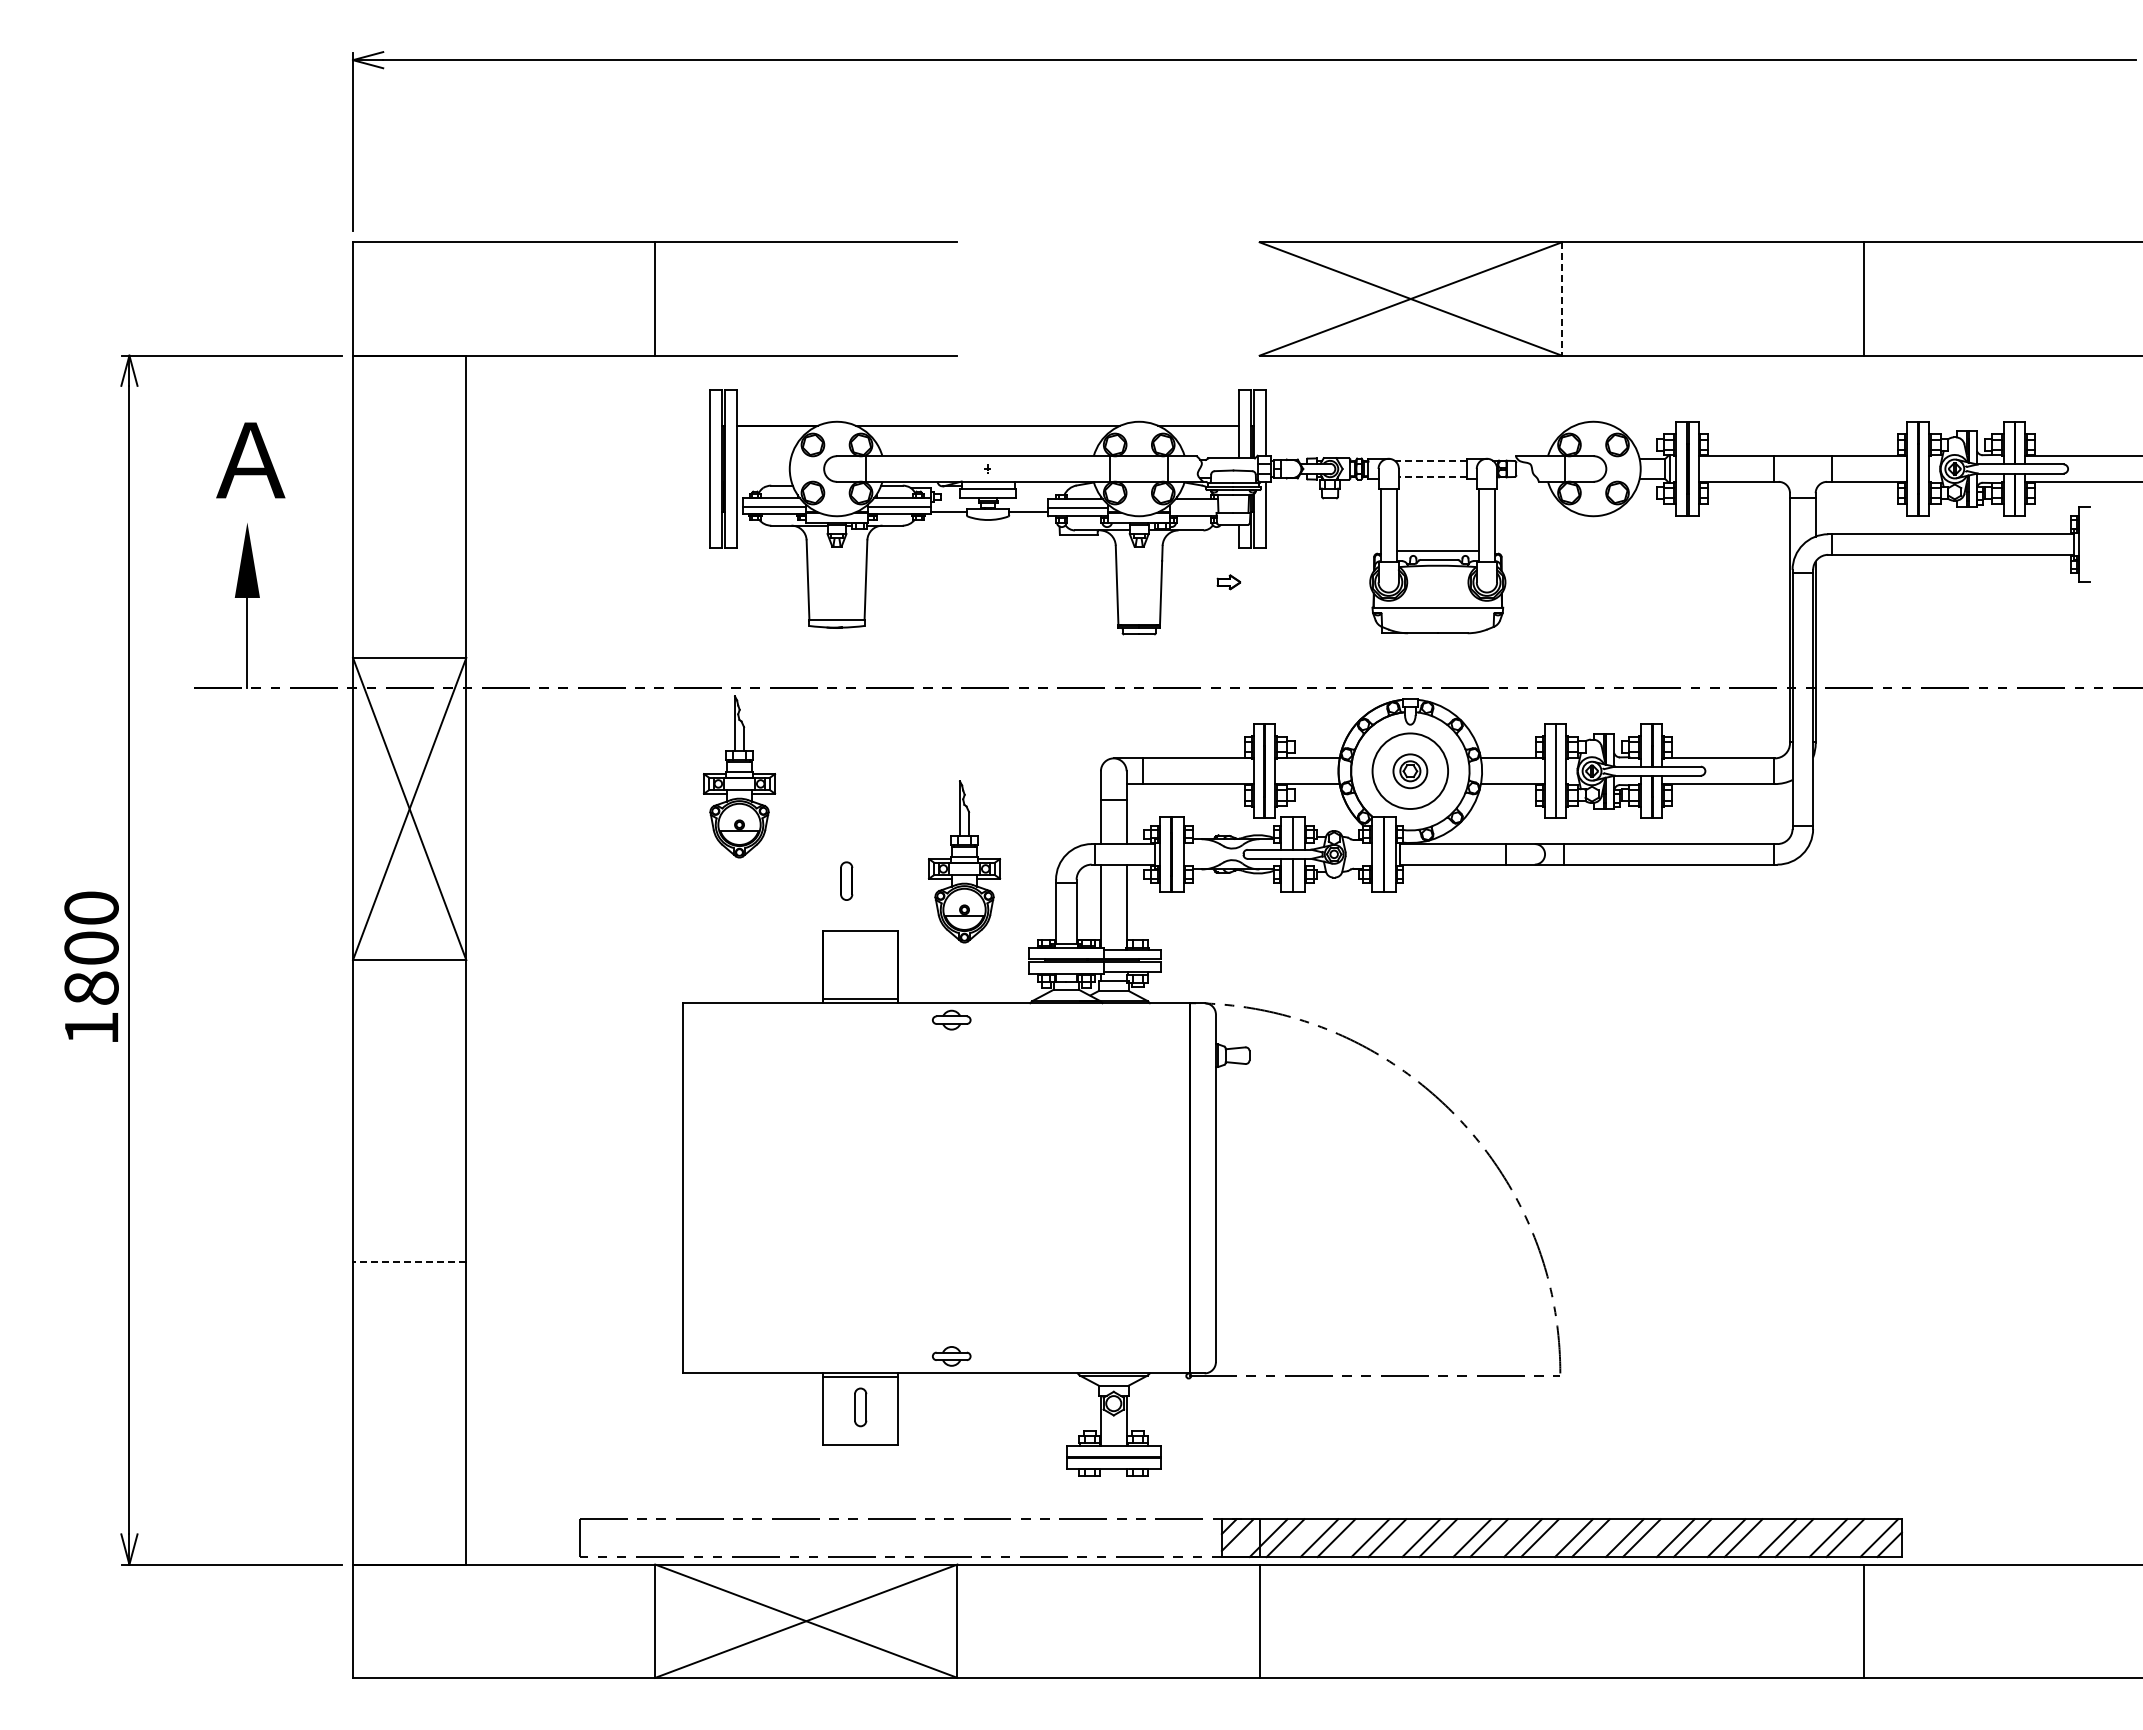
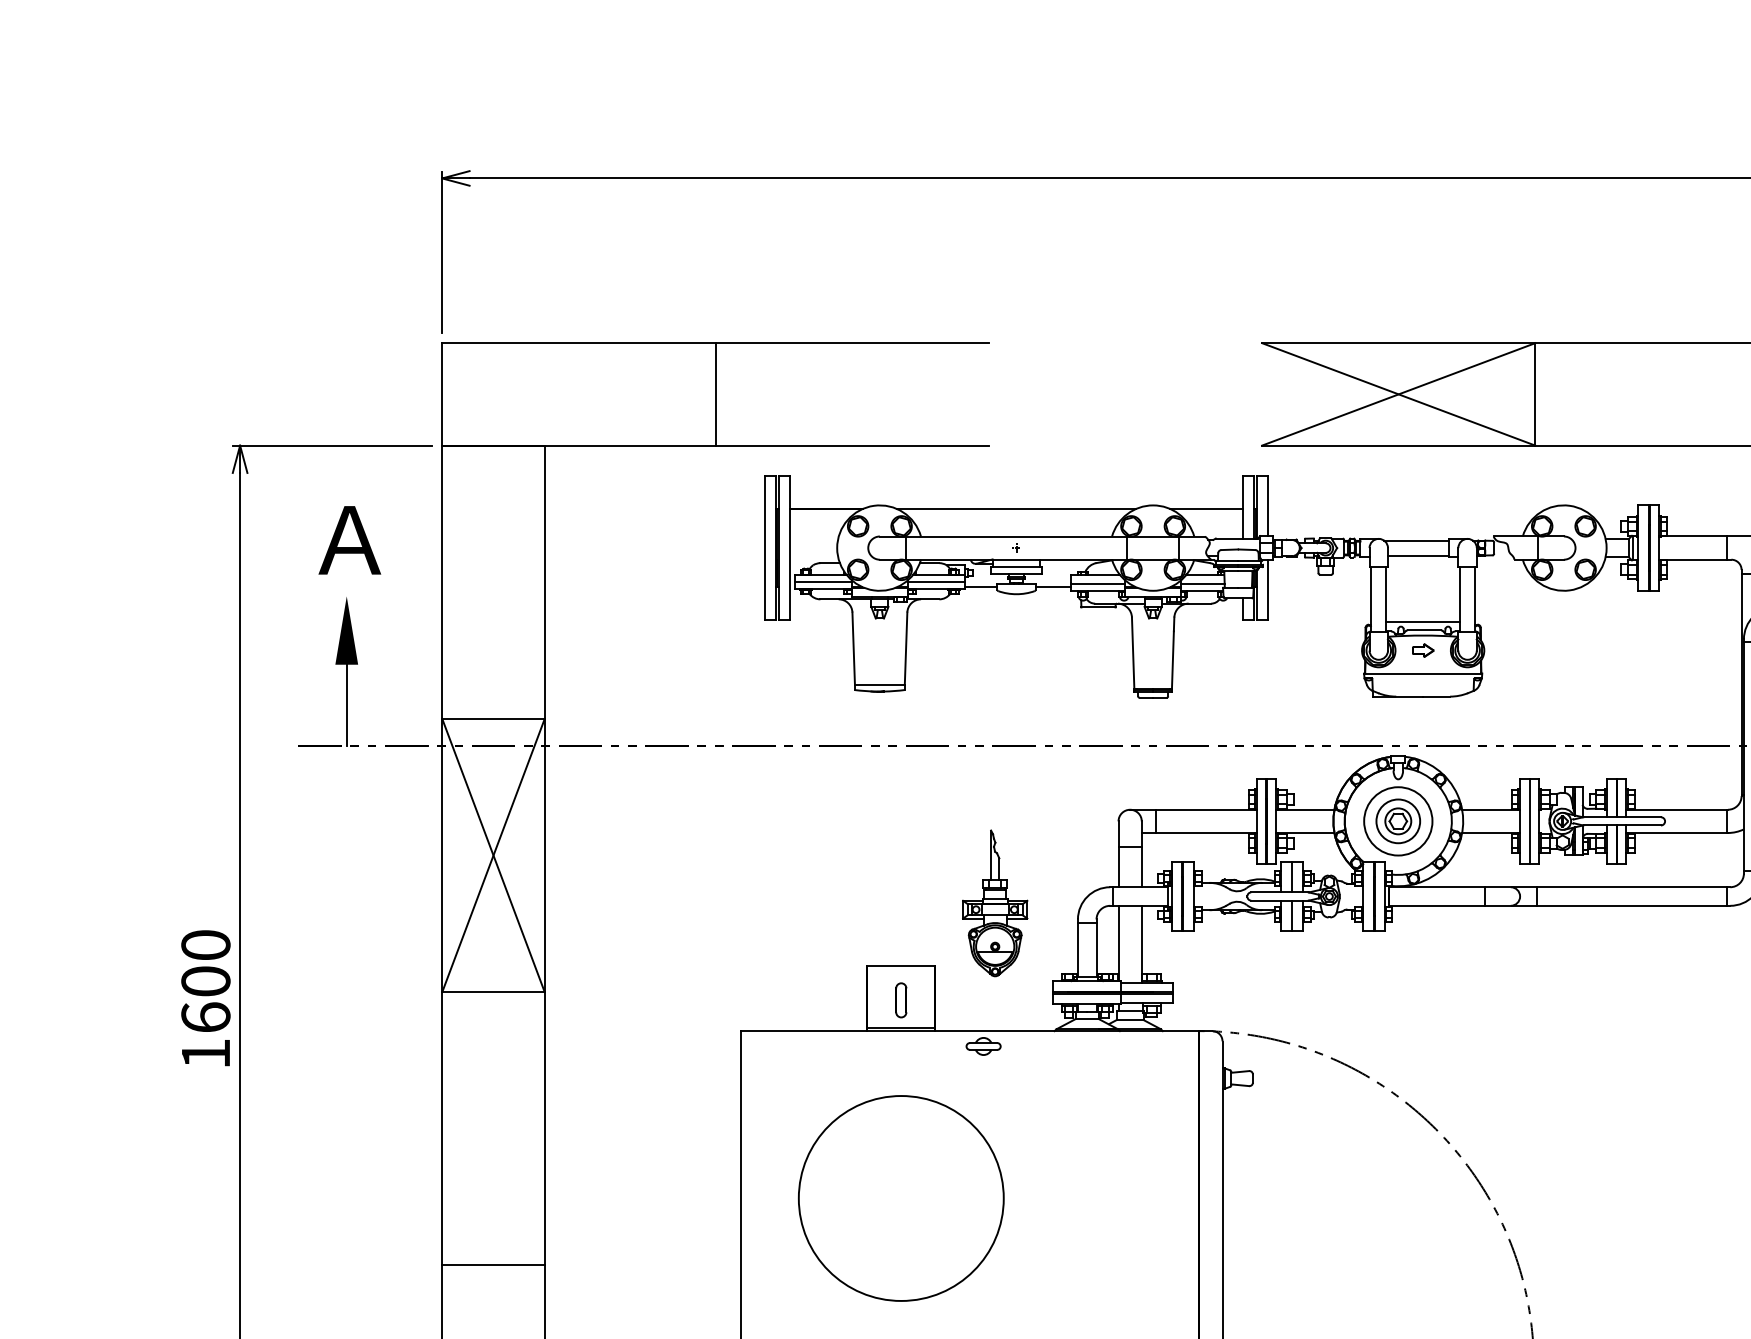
line: (1561, 299) -> (1534, 394), dashed -> solid
line: (1430, 460) -> (1416, 540), dashed -> solid
line: (1432, 477) -> (1418, 555), dashed -> solid
line: (1194, 508) -> (1203, 583), added
part: (1228, 582) -> (1422, 650), moved
part: (1410, 771) -> (1398, 821), size x1.43
part: (739, 776) -> (791, 826), removed
part: (846, 880) -> (901, 999), moved
text: (91, 987) -> (205, 1016), 1800 -> 1600
circle: (860, 1188) -> (901, 1198), added
line: (409, 1262) -> (493, 1265), dashed -> solid

